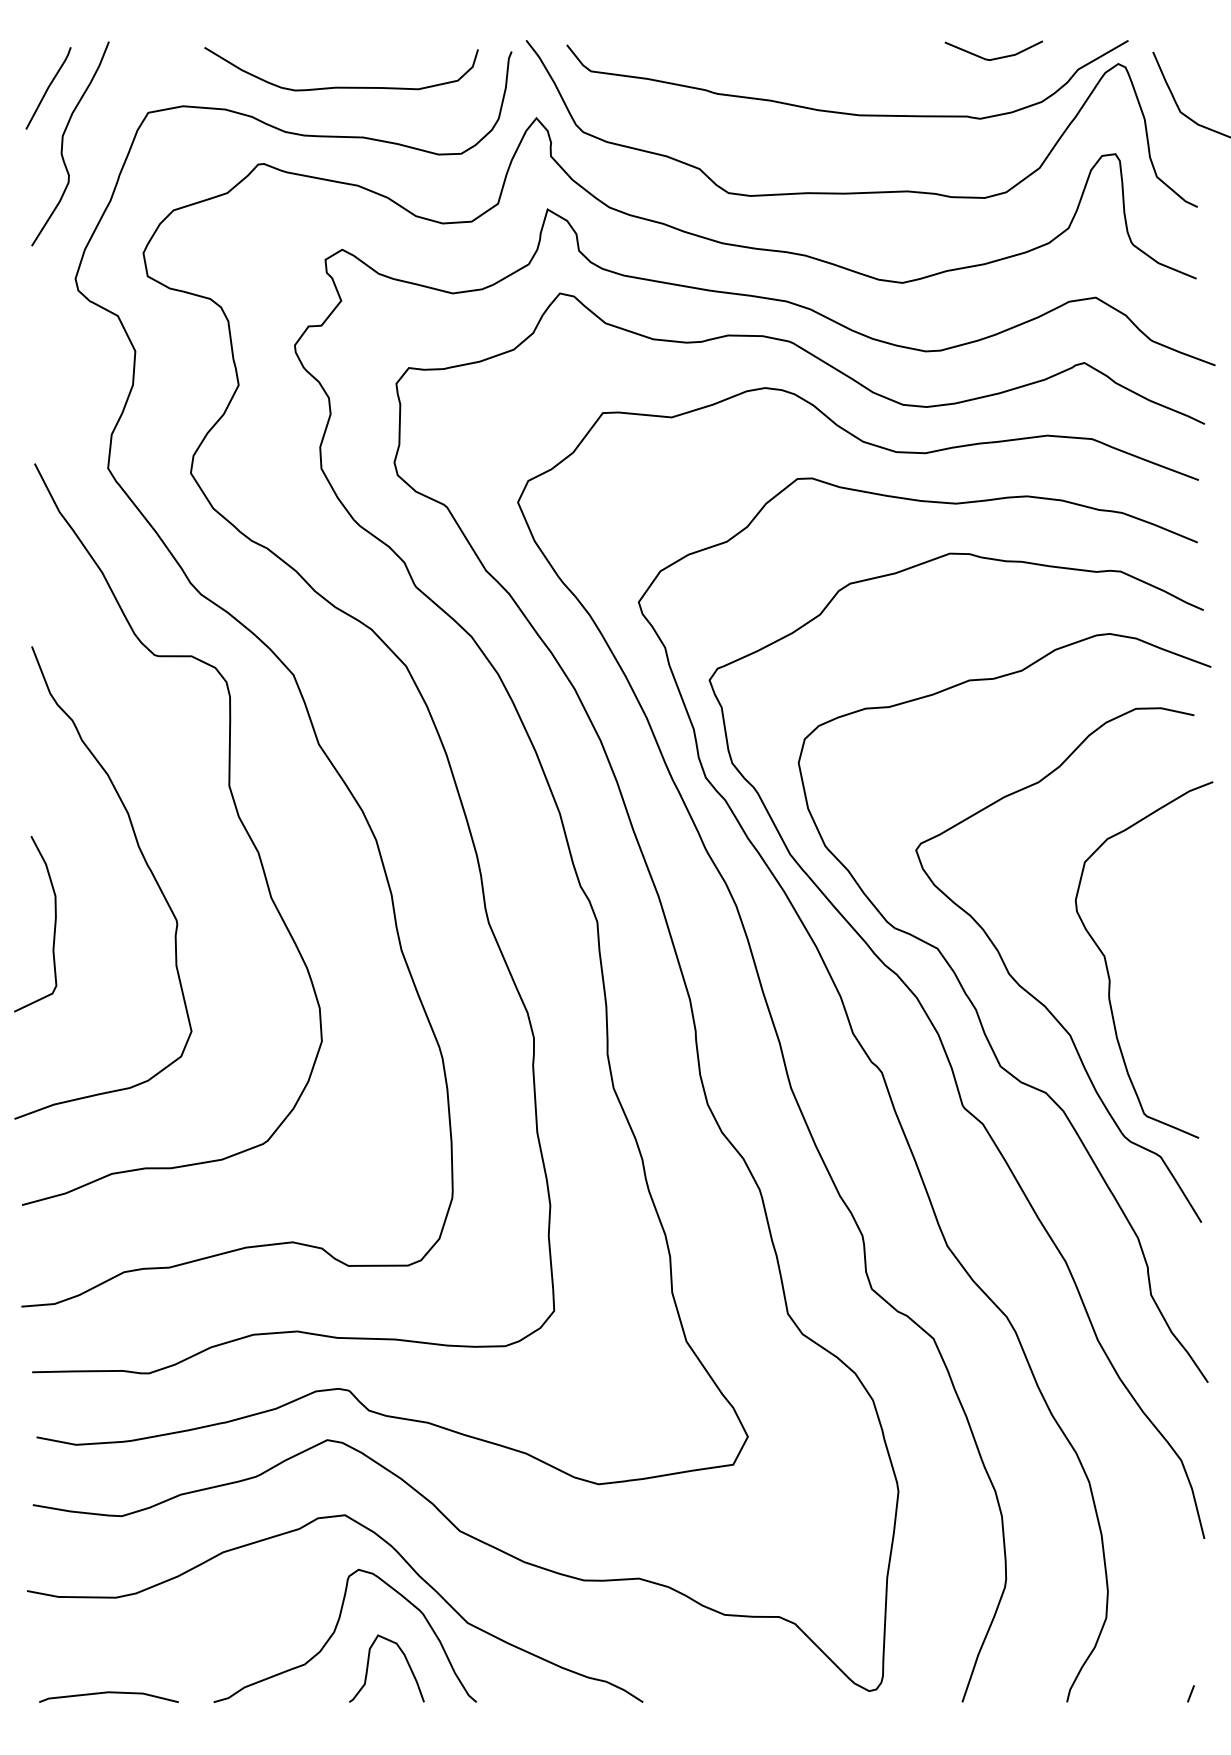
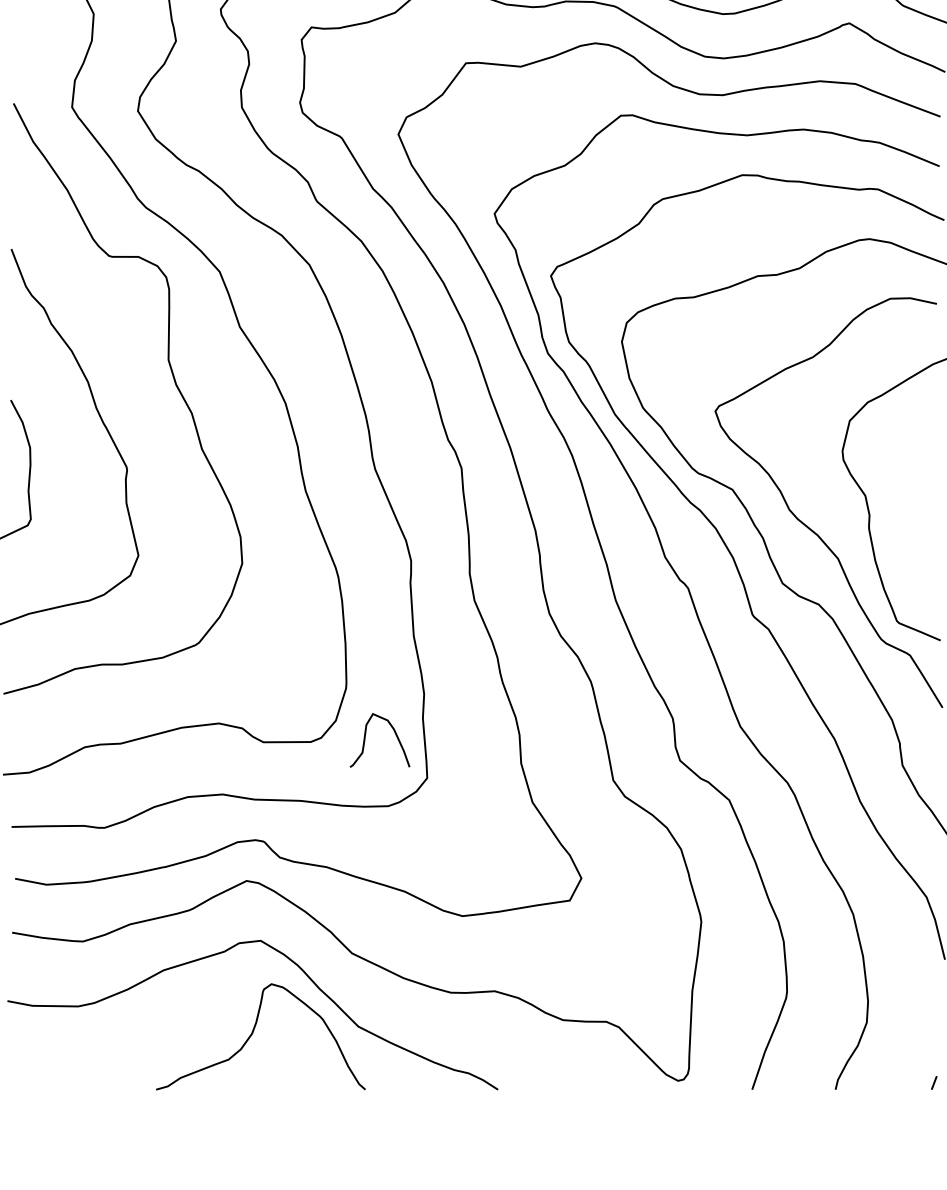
curve: (368, 1668) -> (365, 740), moved
curve: (108, 1693) -> (72, 1082), removed

